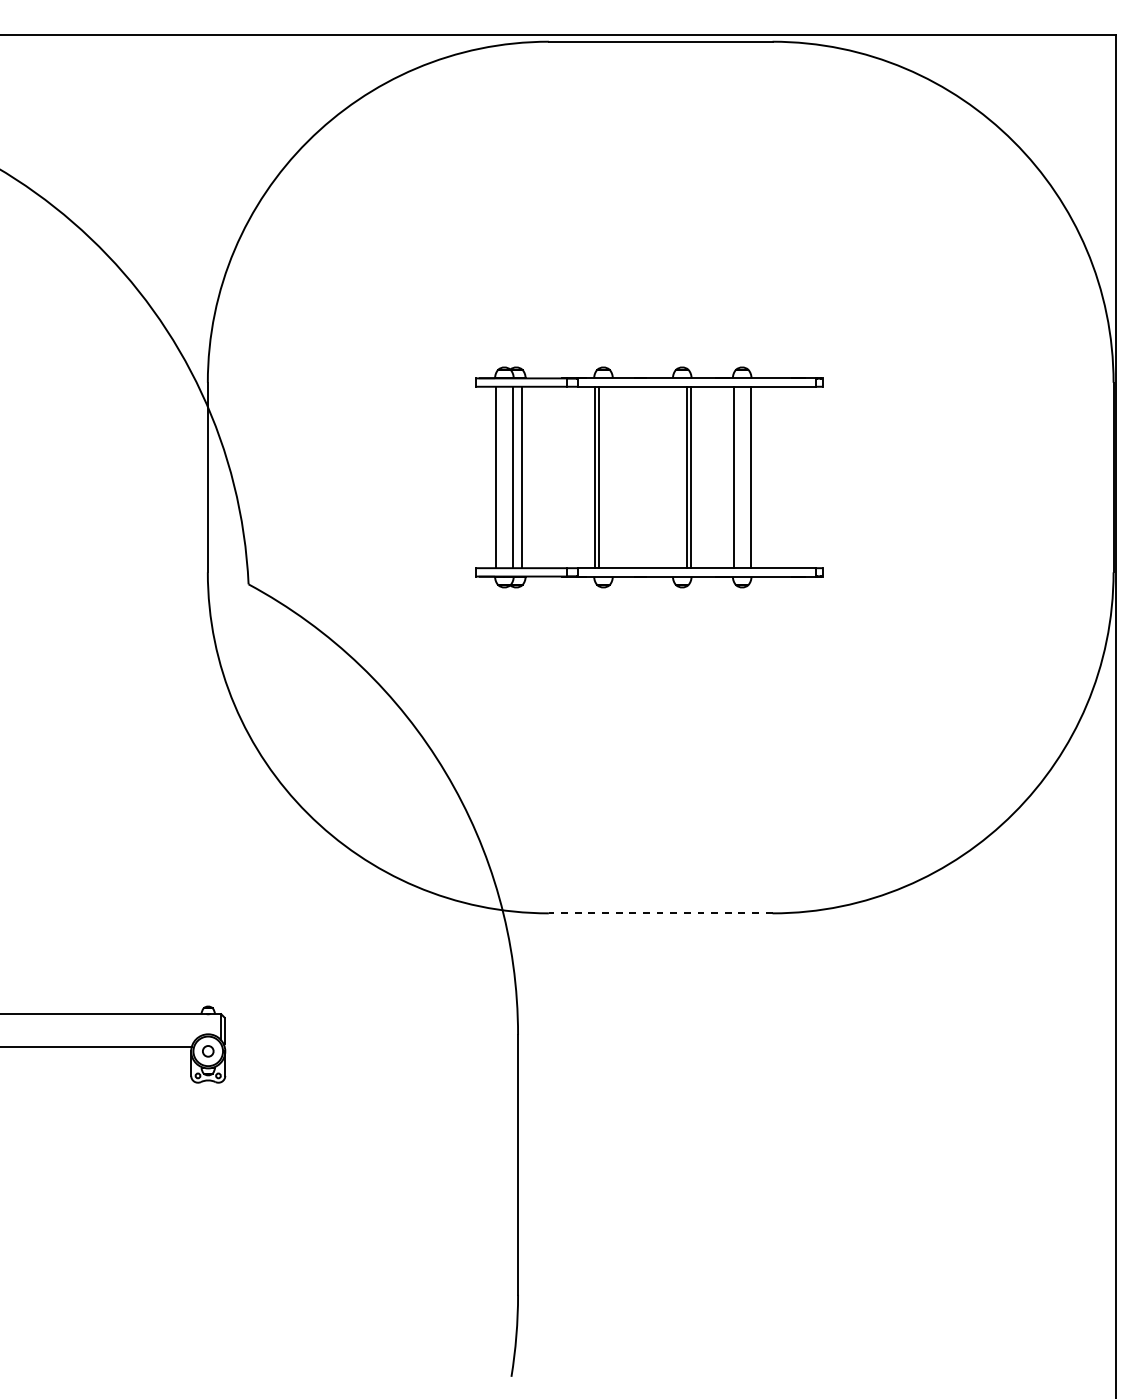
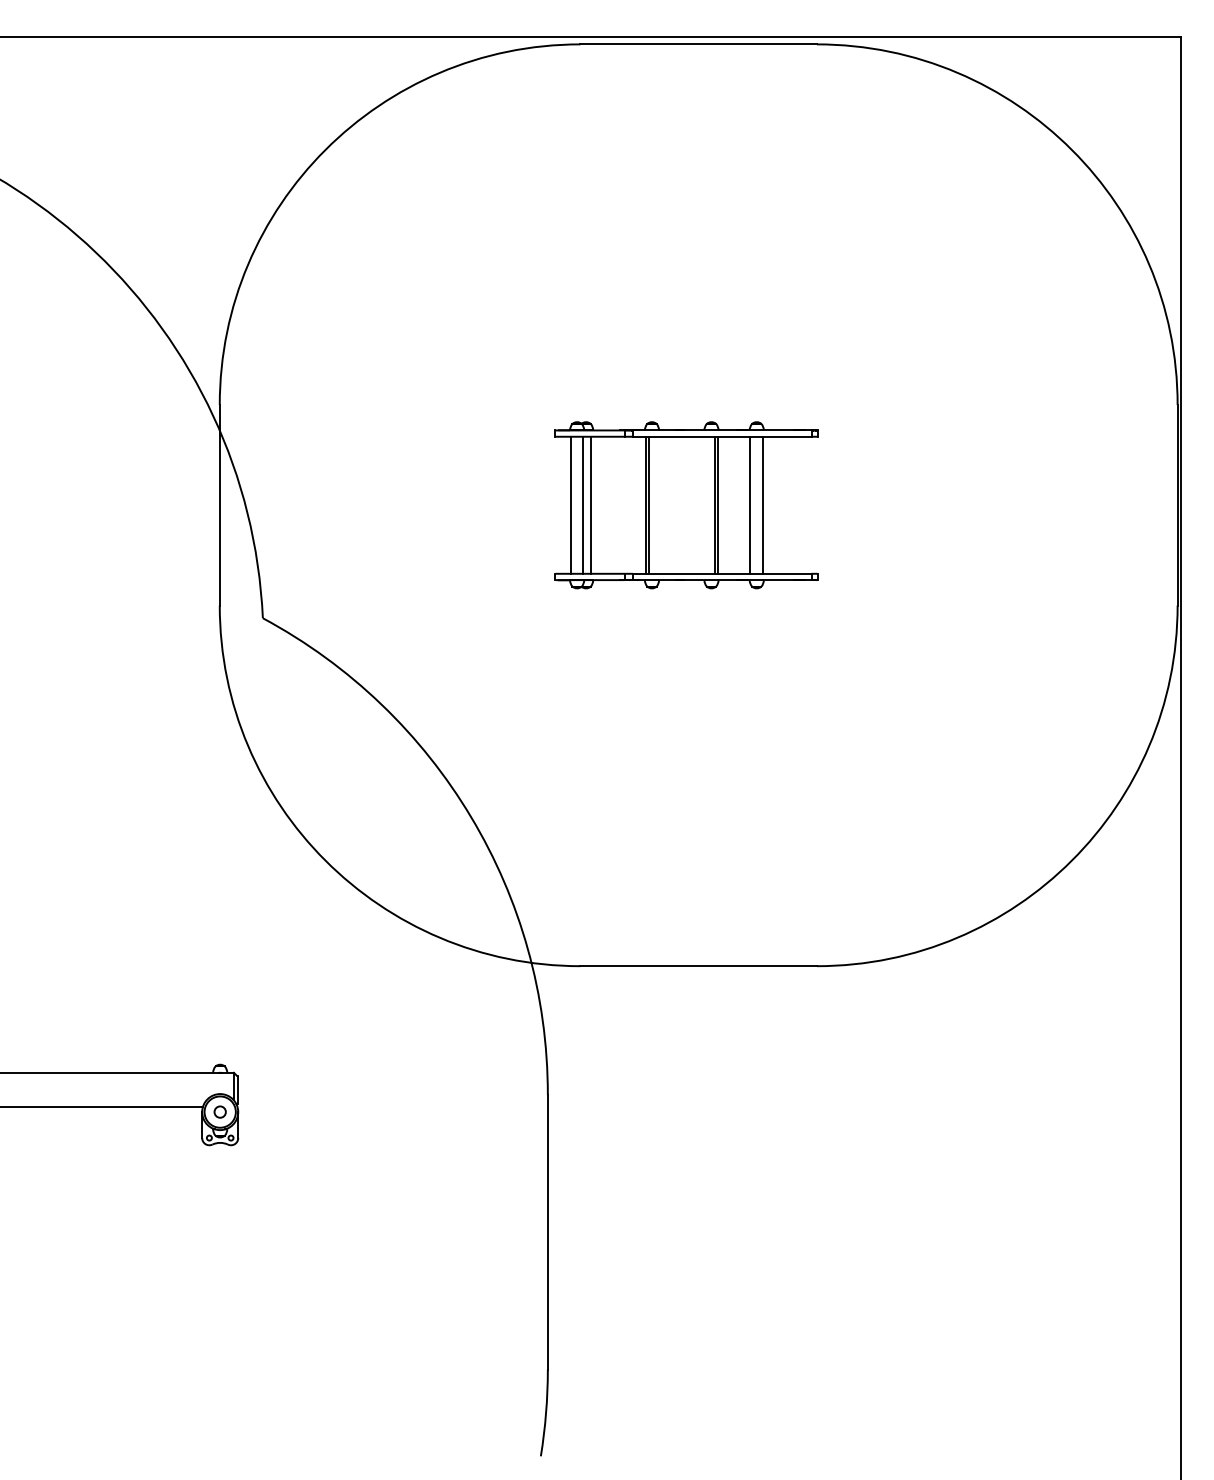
part: (649, 477) -> (686, 505), size x0.71
line: (660, 913) -> (698, 966), dashed -> solid

